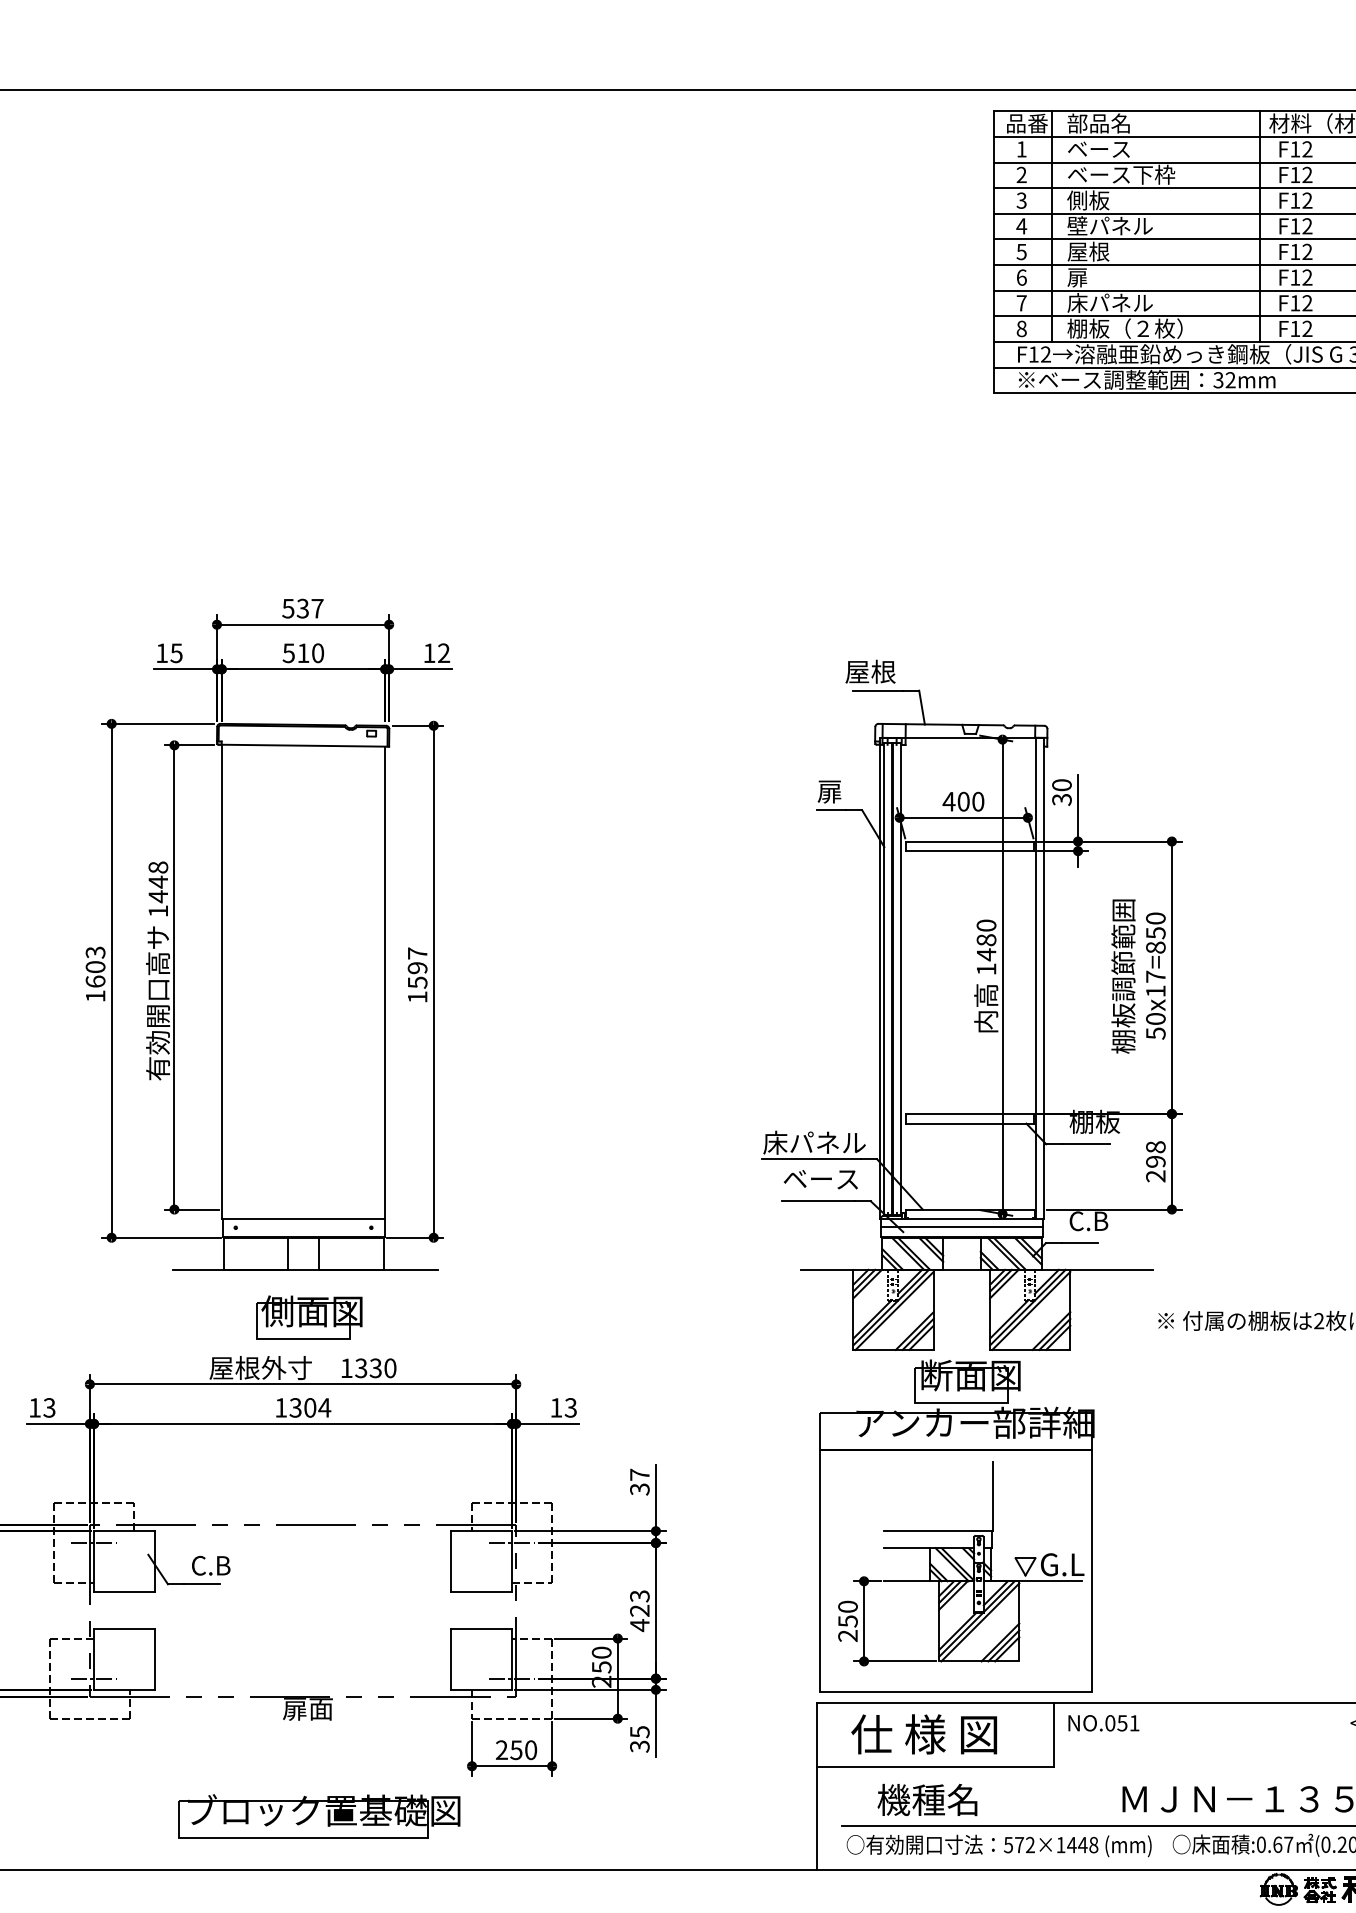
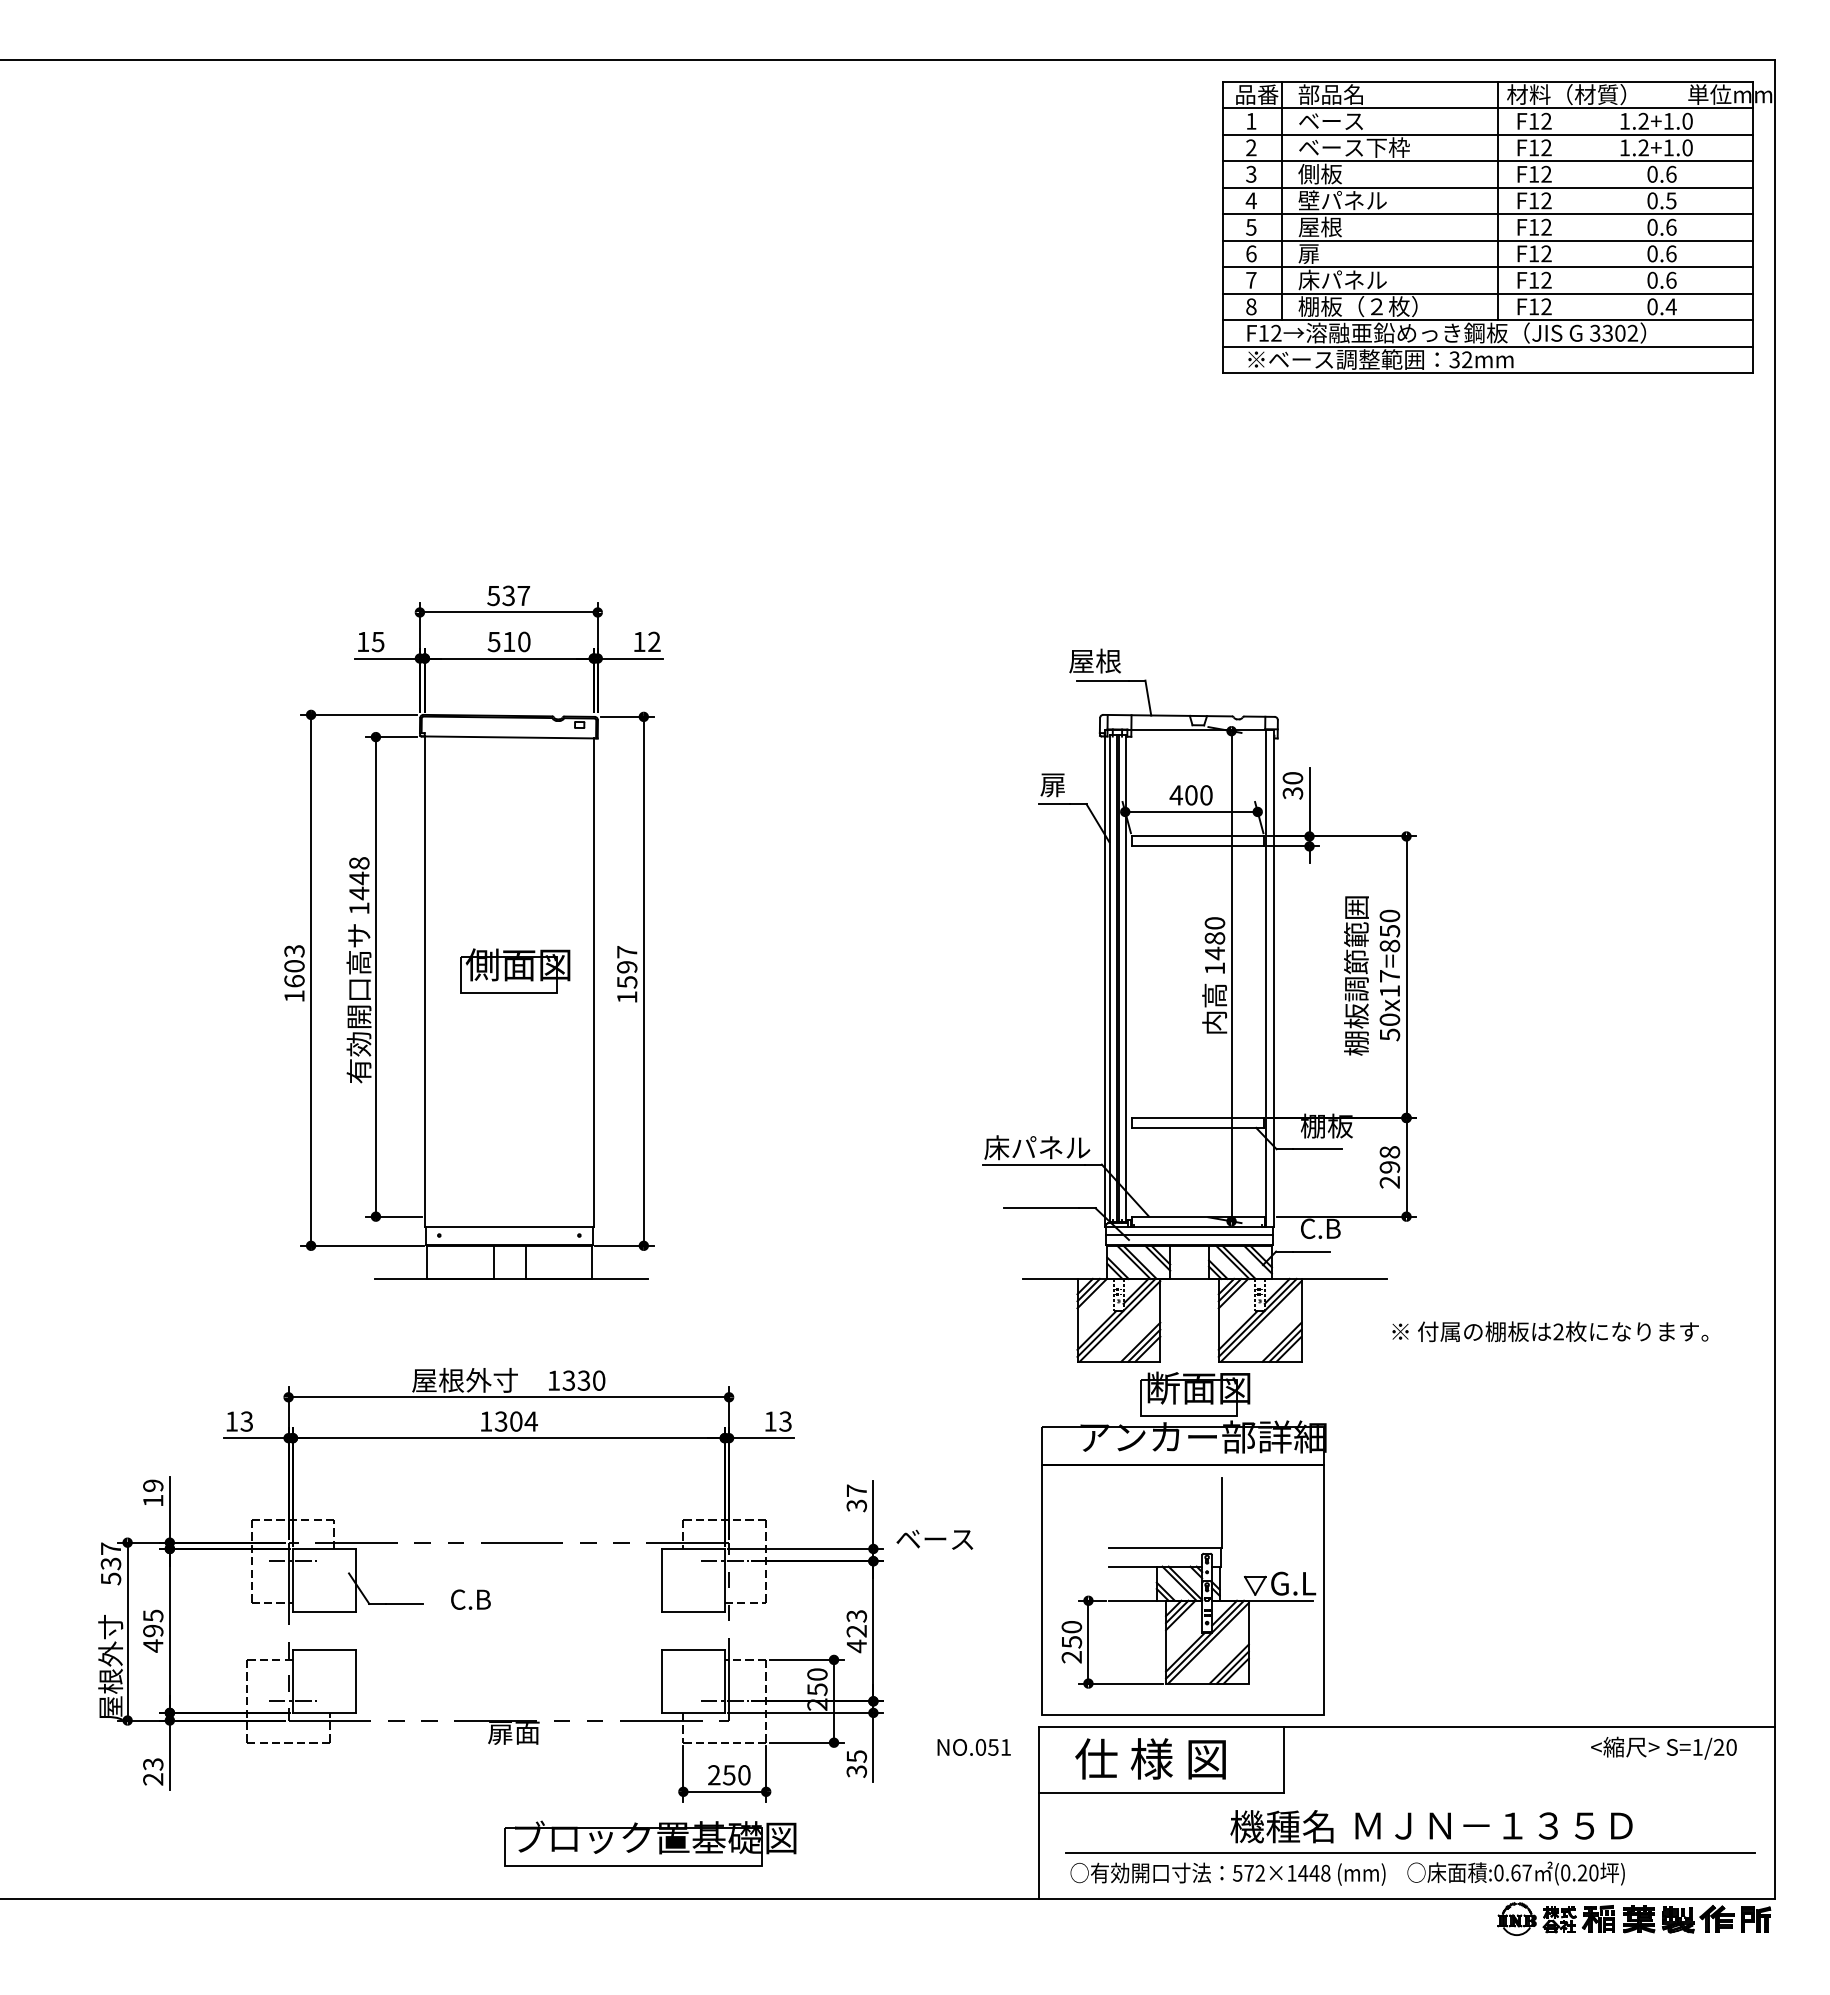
text: (820, 1179) -> (934, 1539), moved
part: (309, 1316) -> (515, 970), moved
text: (210, 1565) -> (470, 1599), moved
text: (1103, 1723) -> (973, 1747), moved
text: (927, 1799) -> (1281, 1826), moved
part: (319, 1816) -> (650, 1843), moved

